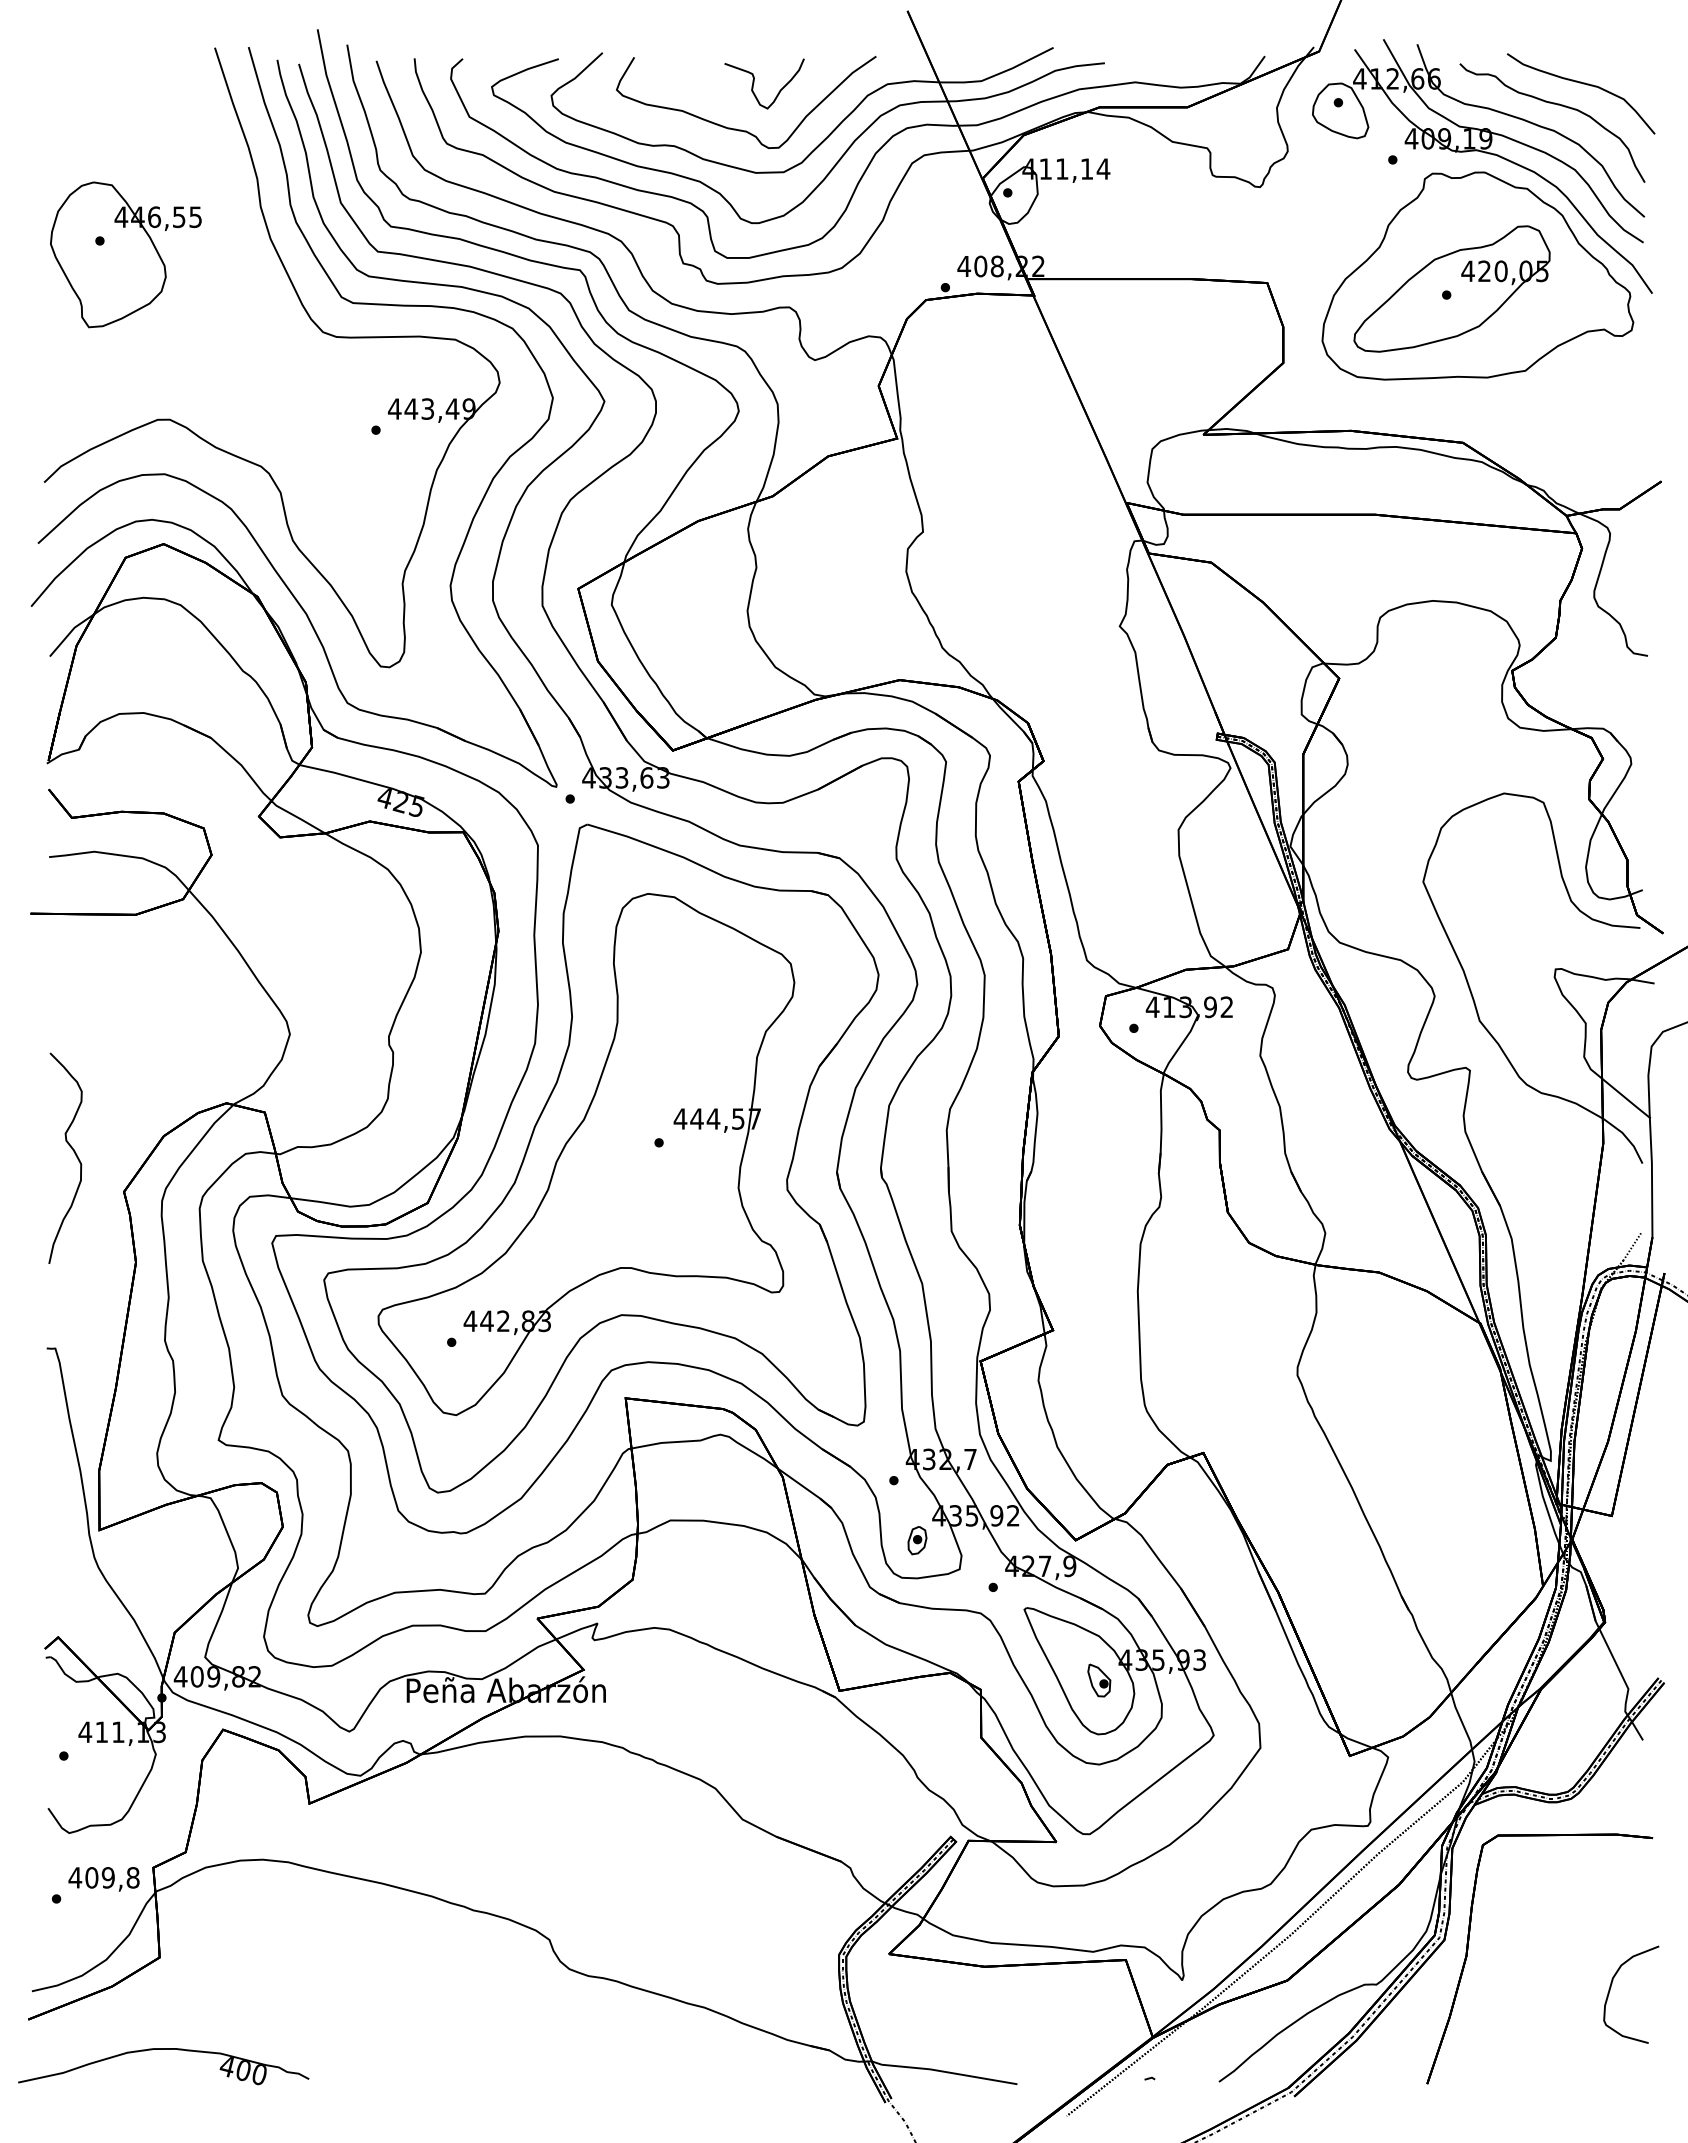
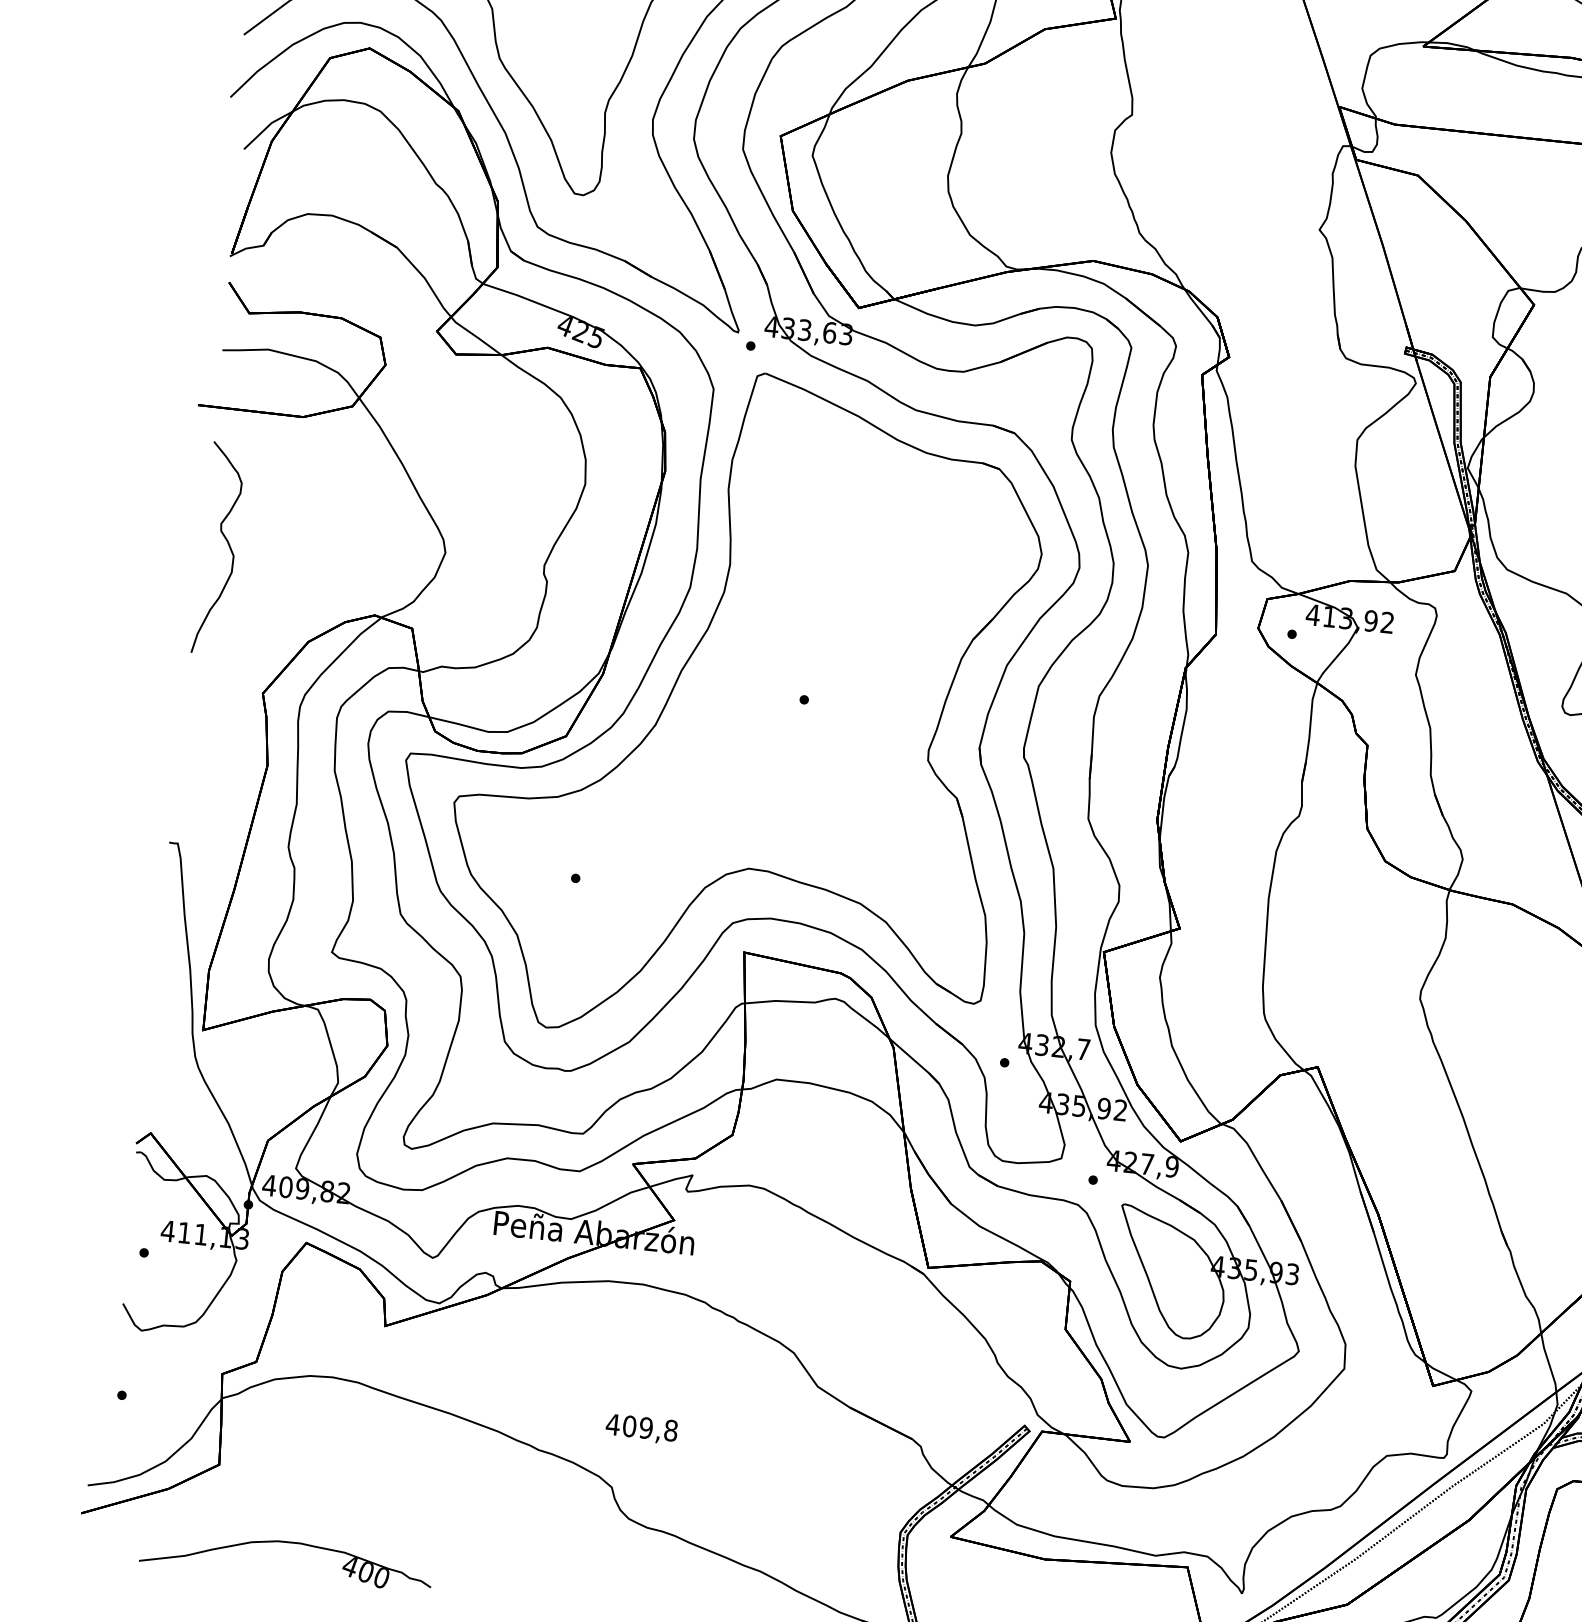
curve: (74, 1153) -> (228, 544), moved
part: (586, 1154) -> (730, 704), removed
part: (917, 1540) -> (1022, 1125), removed
part: (1099, 1680) -> (1190, 1284), removed
text: (103, 1879) -> (641, 1429), moved
part: (163, 2049) -> (288, 1542), moved

